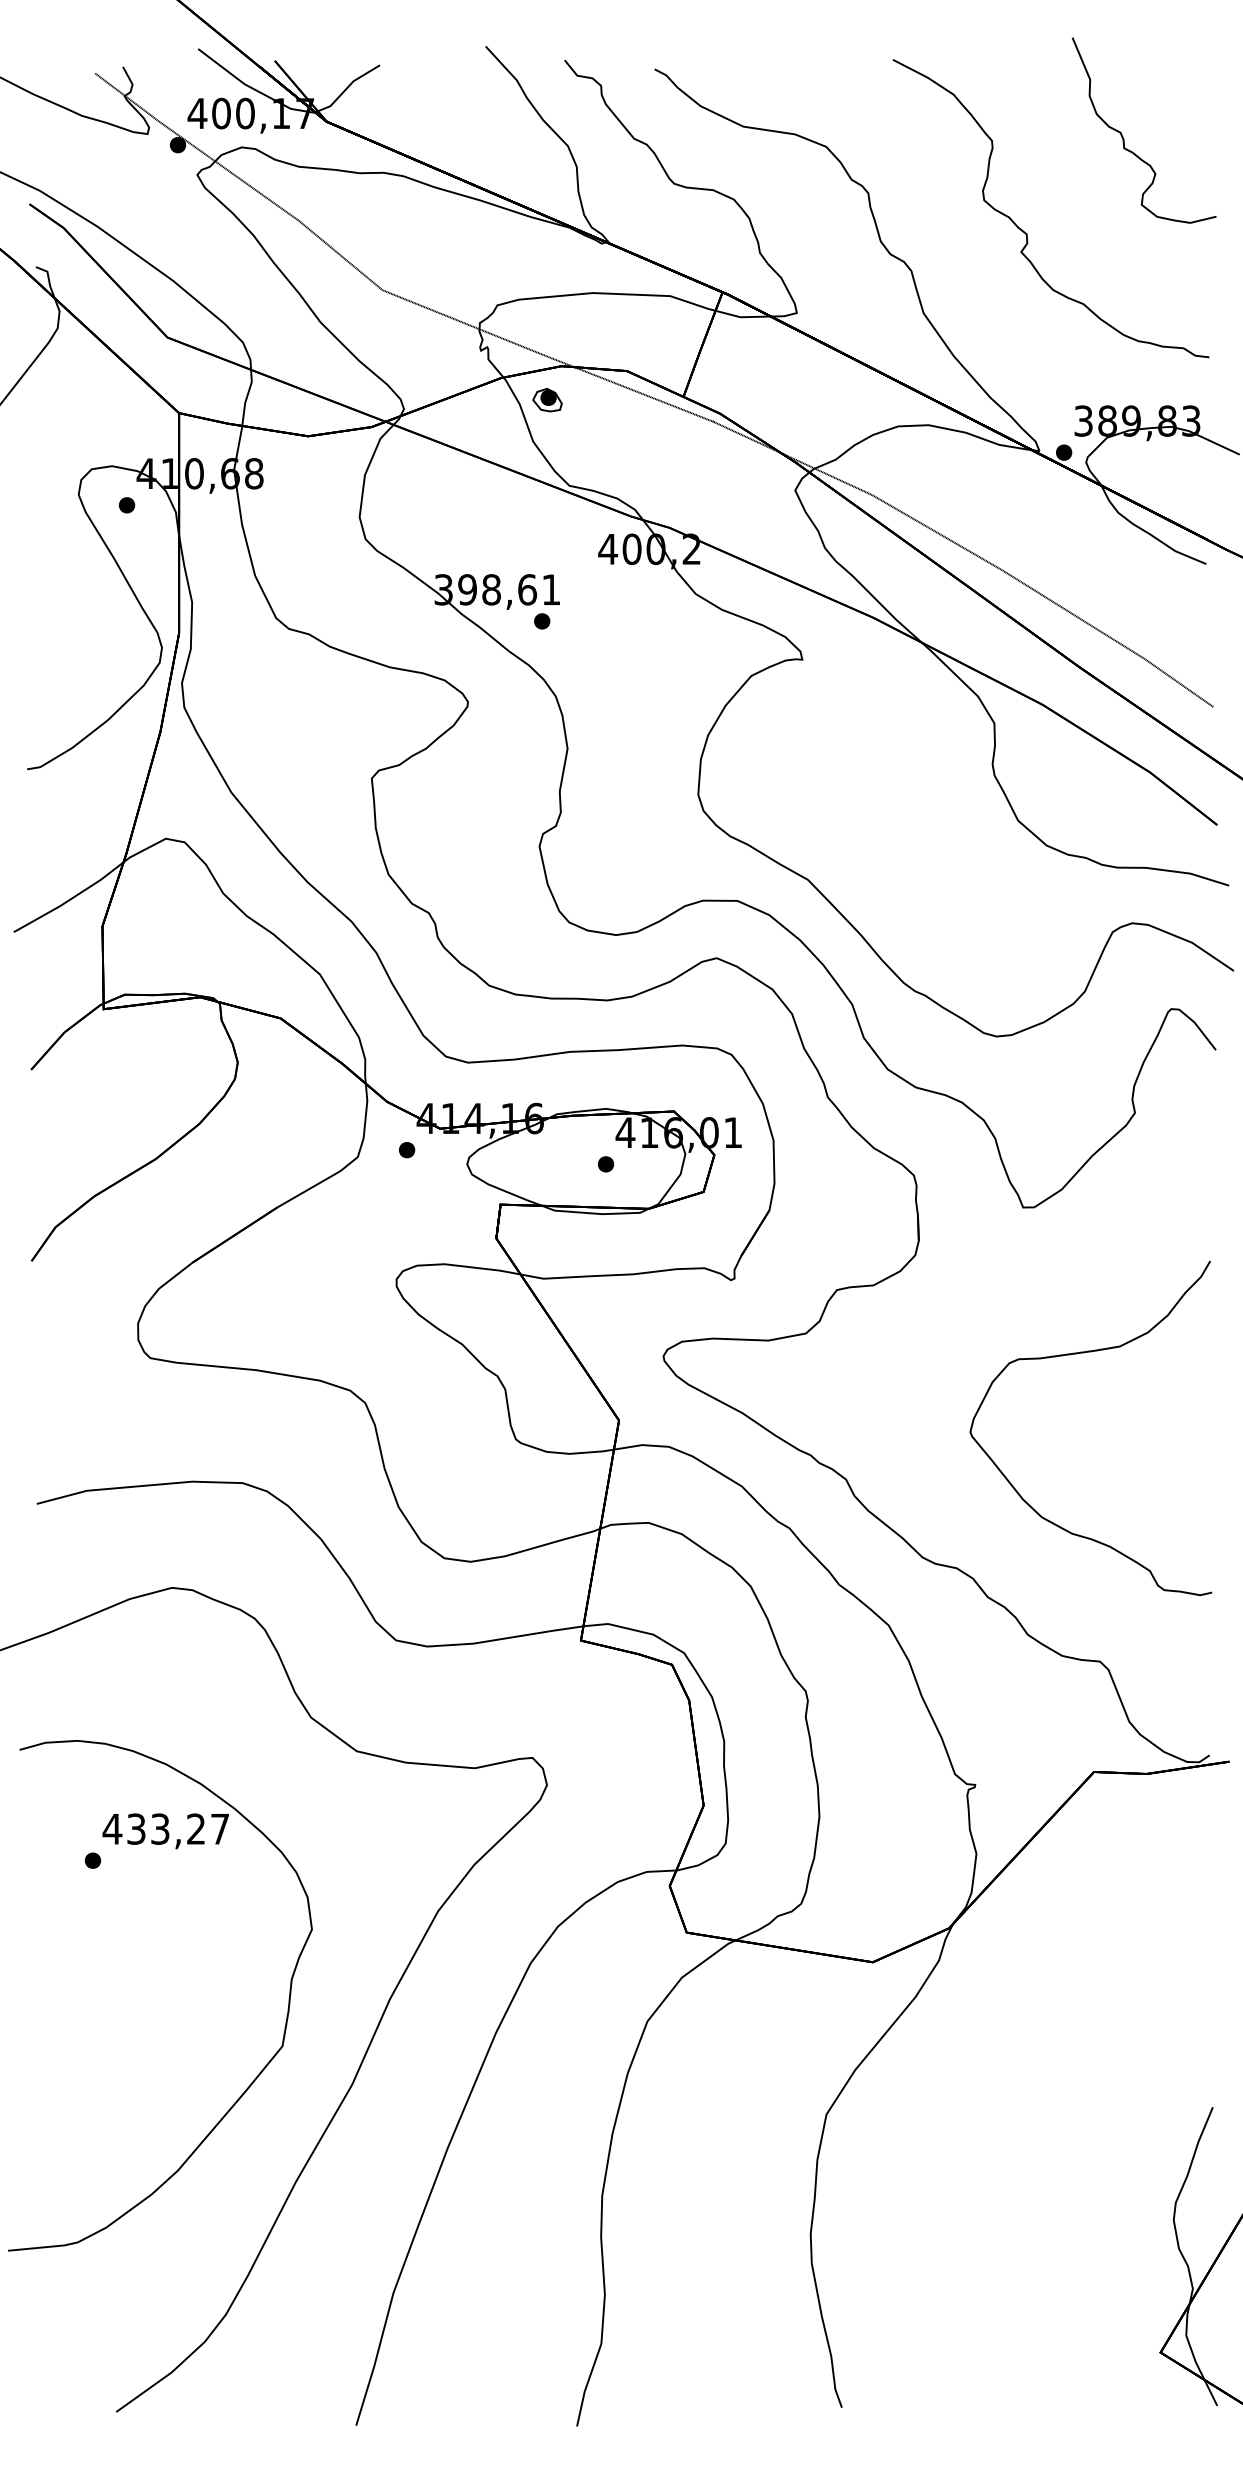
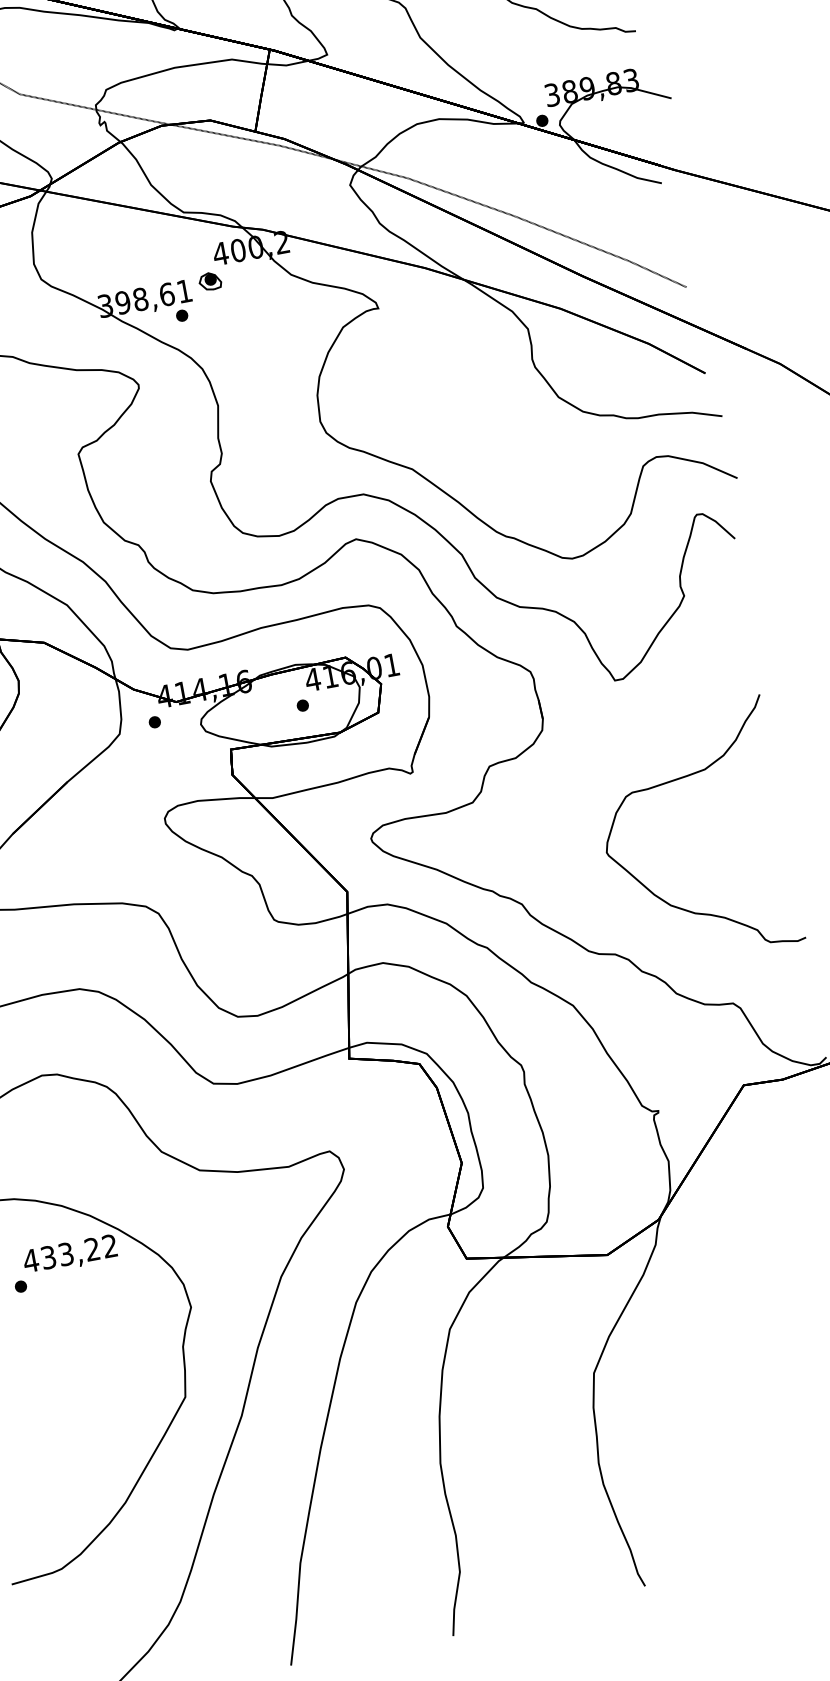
part: (547, 400) -> (210, 281), moved
text: (219, 1828) -> (109, 1245), 433,27 -> 433,22

